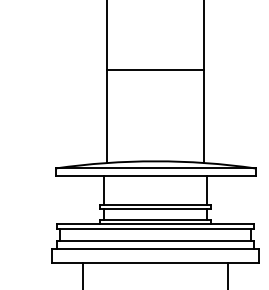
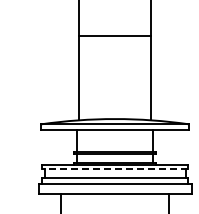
line: (156, 69) -> (115, 36), moved
line: (156, 229) -> (115, 169), solid -> dashed

